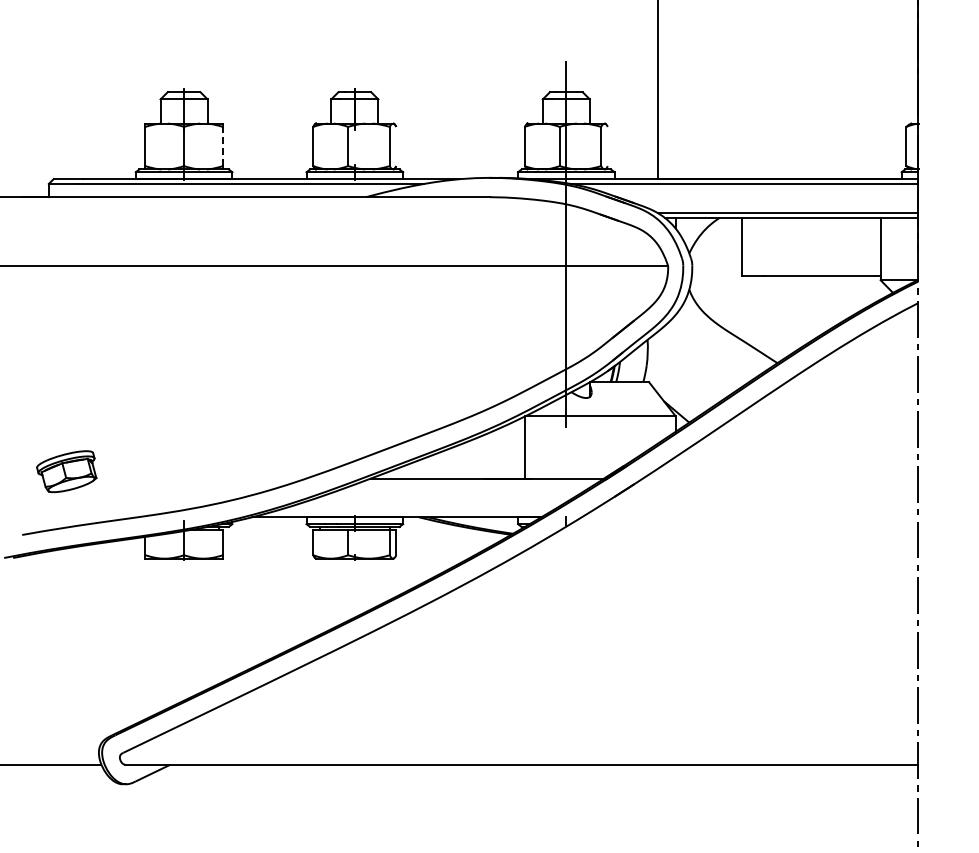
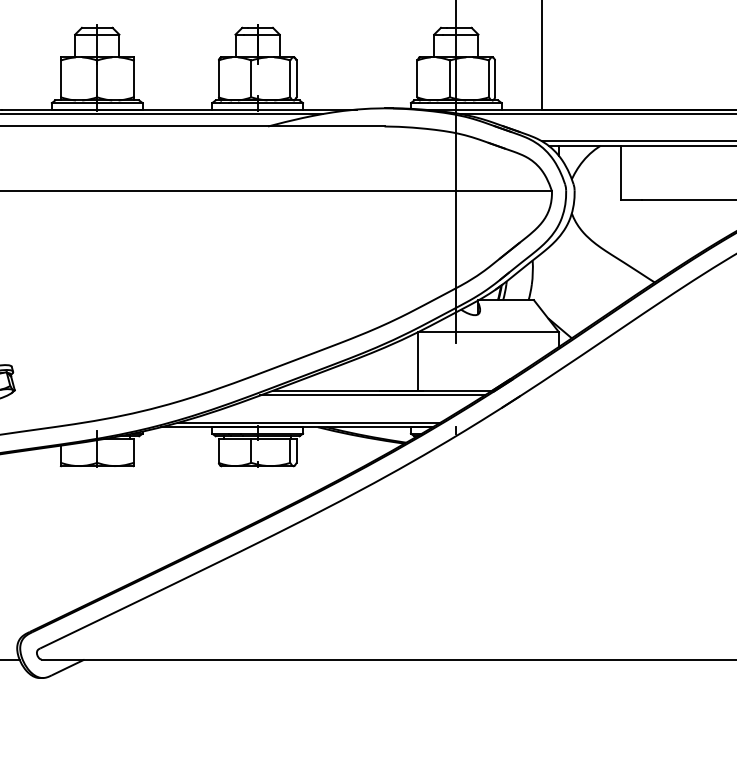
line: (222, 146) -> (133, 78), dashed -> solid
line: (396, 146) -> (296, 78), added
line: (607, 146) -> (494, 78), added
line: (476, 483) -> (371, 395), added
line: (409, 512) -> (308, 422), added

